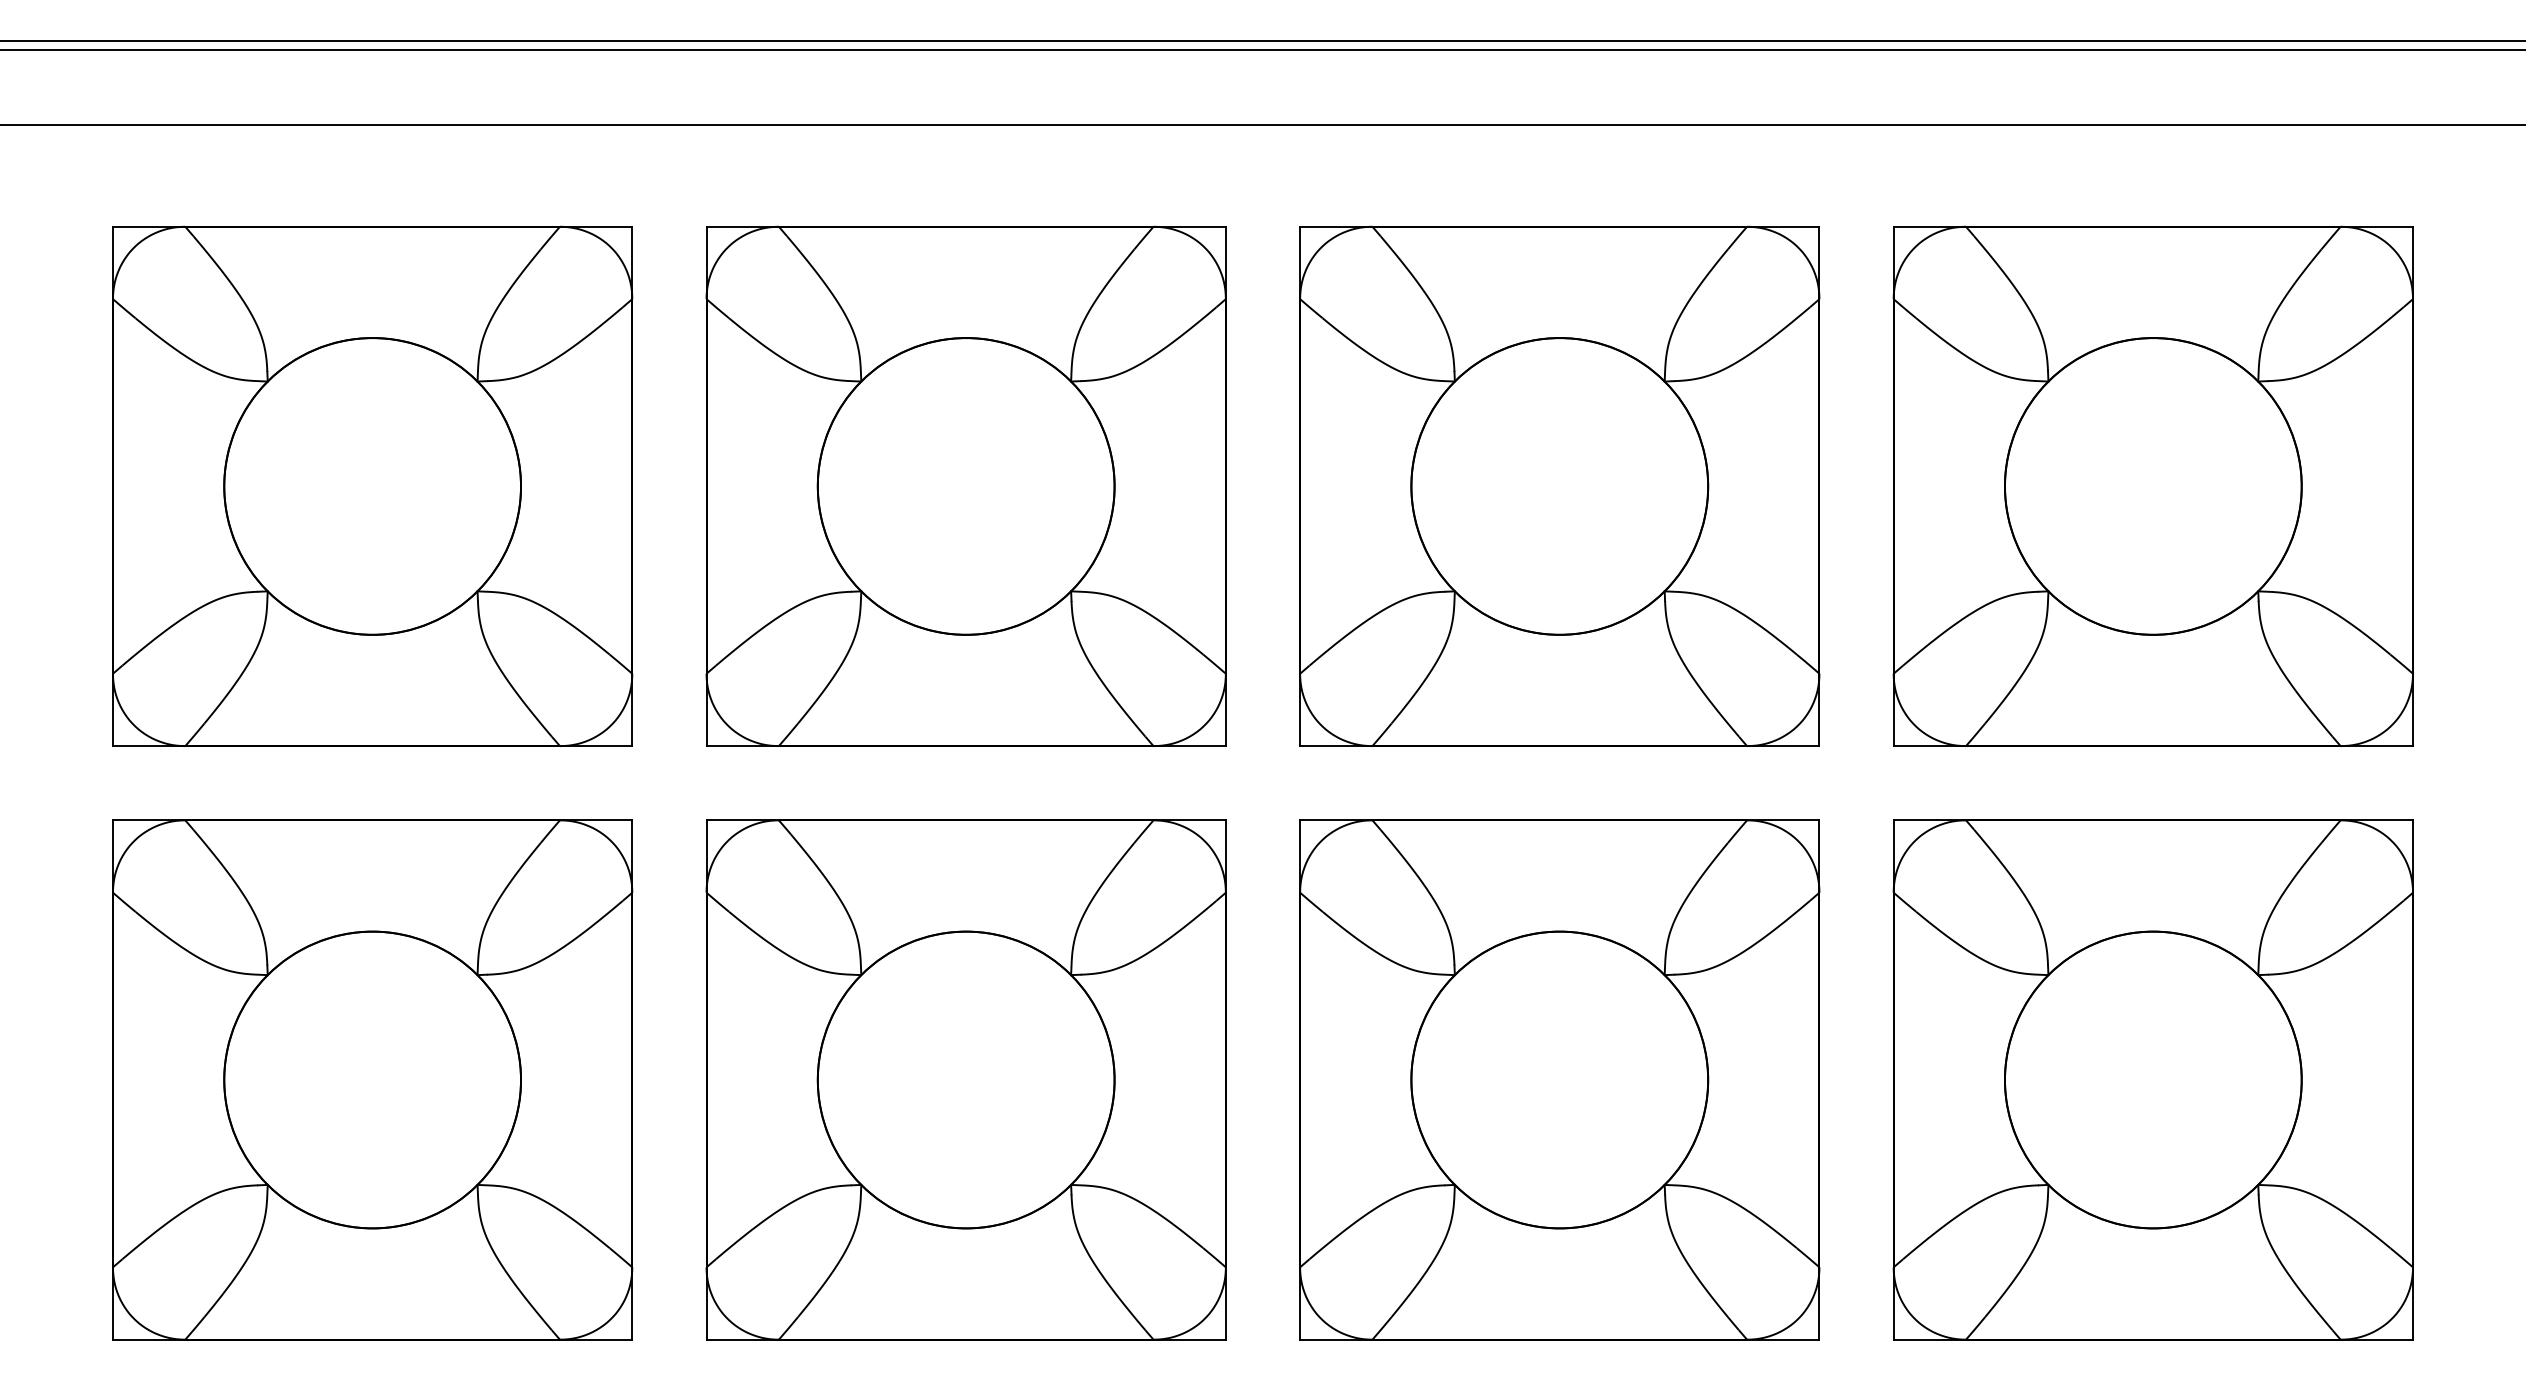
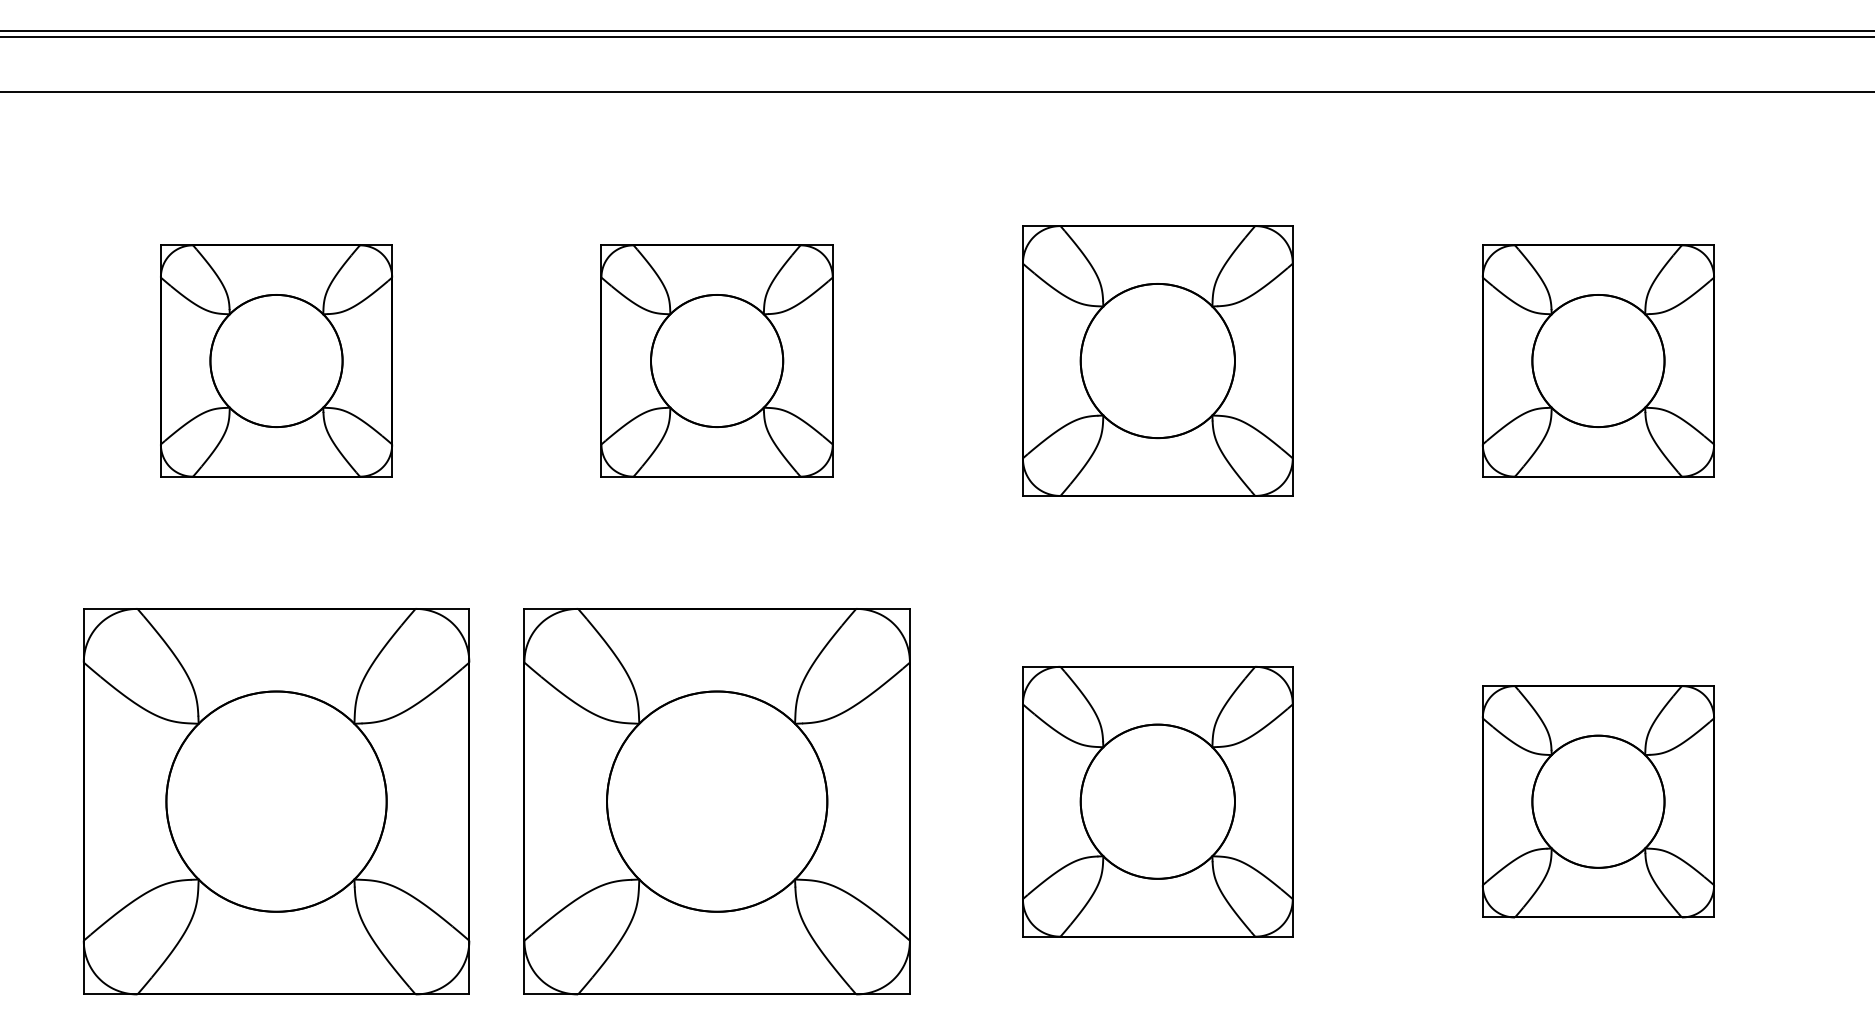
part: (372, 485) -> (276, 360), size x0.6
part: (965, 485) -> (716, 360), size x0.6
part: (1559, 485) -> (1157, 360), size x0.7
part: (2153, 485) -> (1598, 360), size x0.6
part: (1559, 1079) -> (1157, 801), size x0.7
part: (2153, 1079) -> (1598, 801), size x0.6

